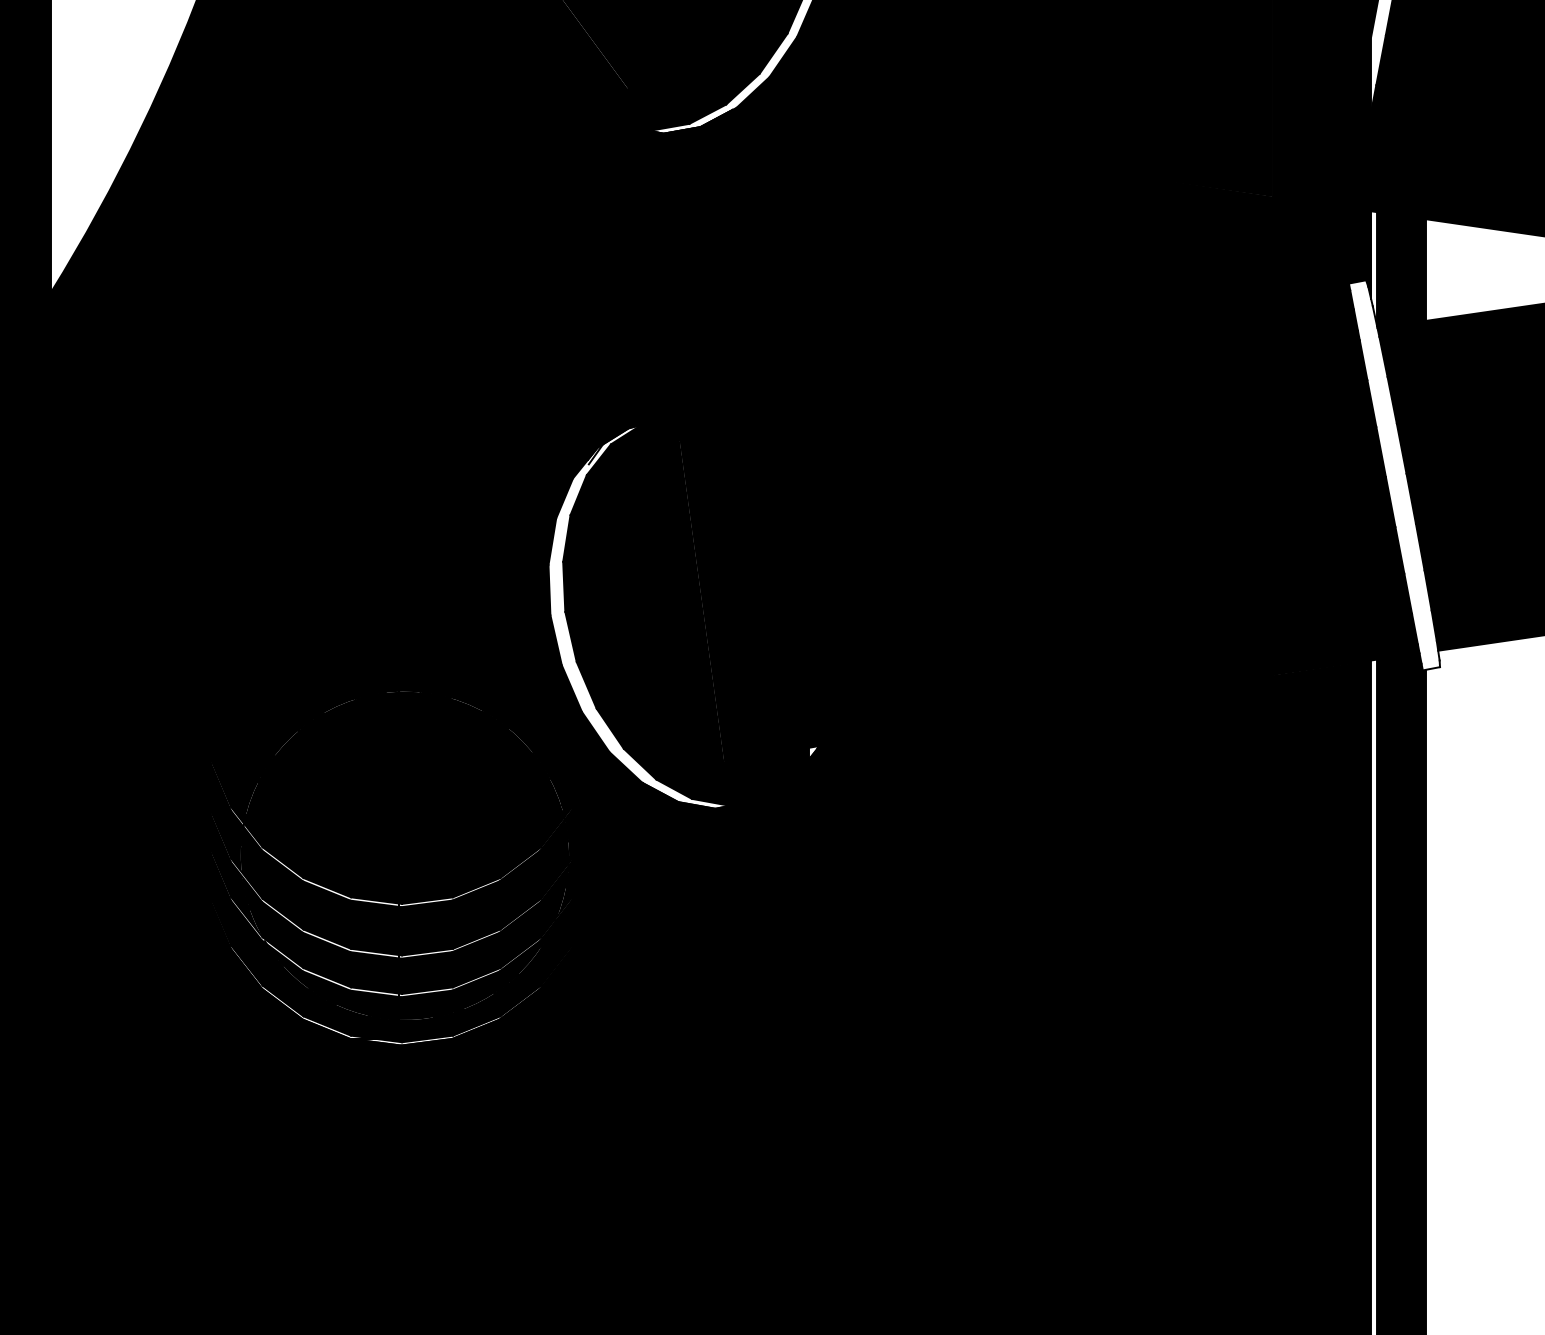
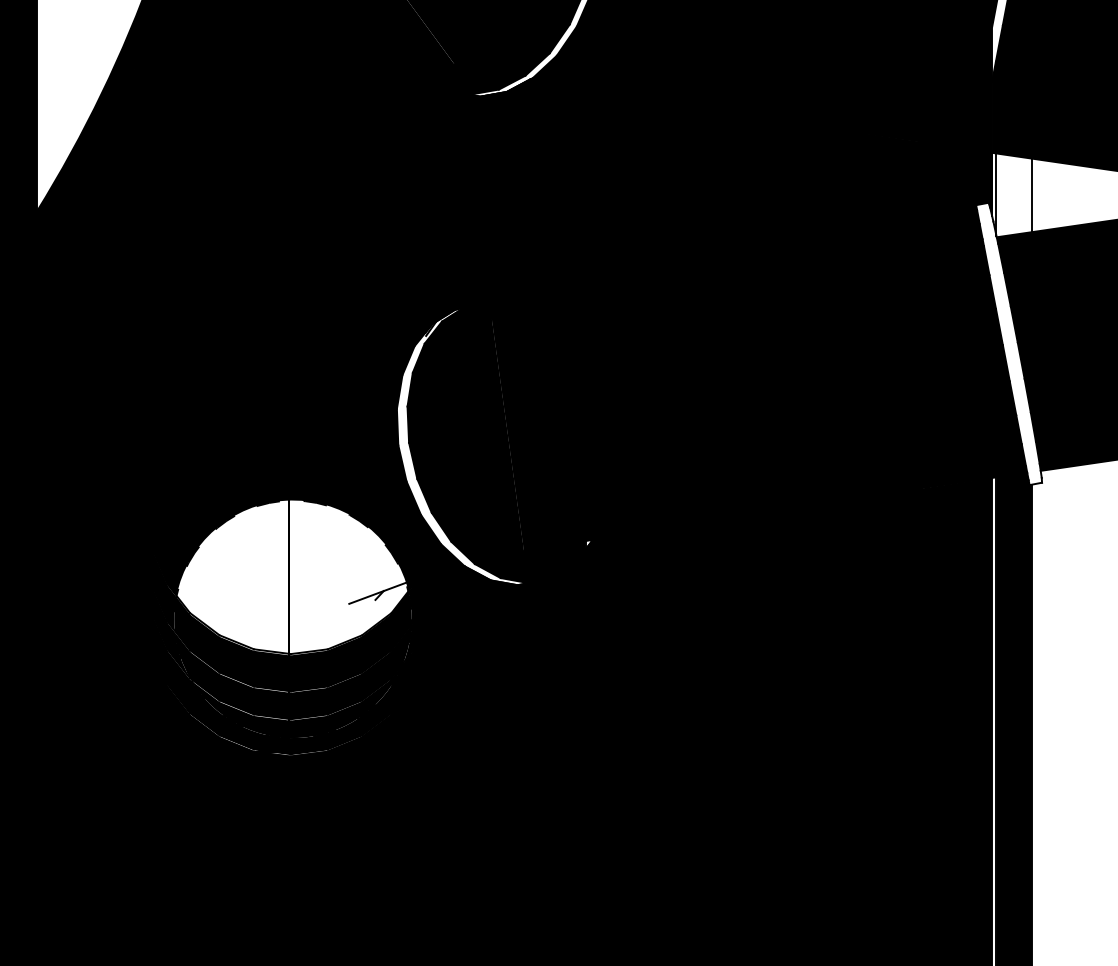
fill: (1401, 270) -> (1014, 195), removed
fill: (404, 798) -> (292, 577), removed

